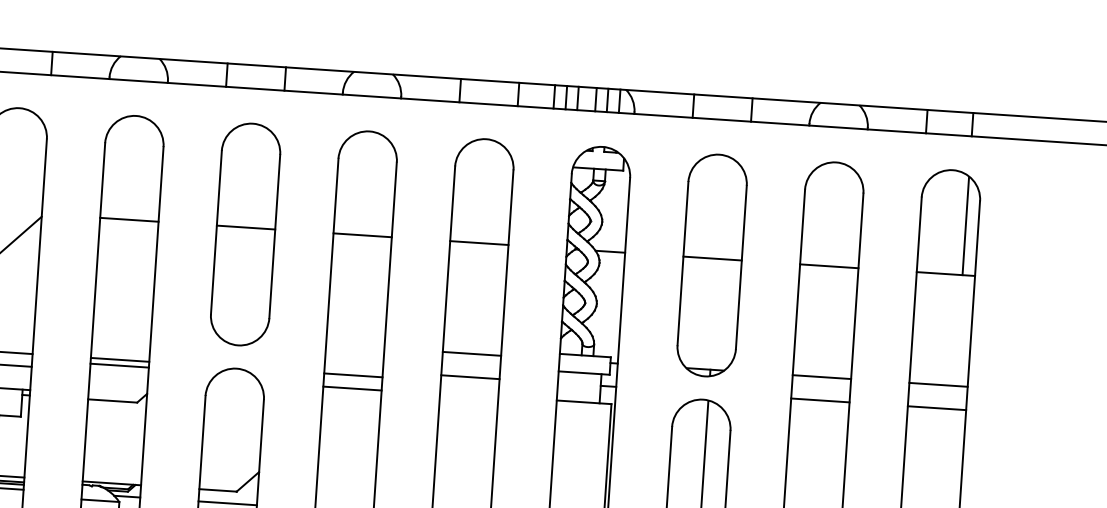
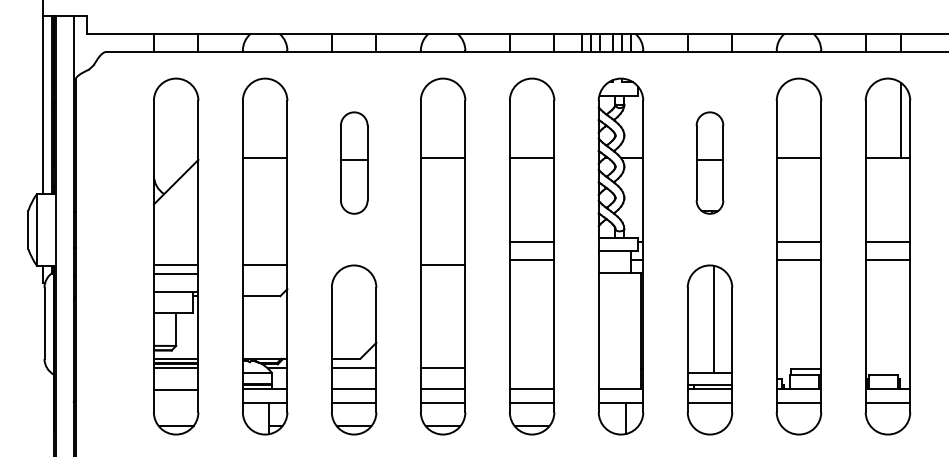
part: (246, 233) -> (354, 162), size x0.6
part: (711, 264) -> (709, 162), size x0.6
line: (118, 366) -> (264, 269), removed
line: (351, 388) -> (442, 274), removed

